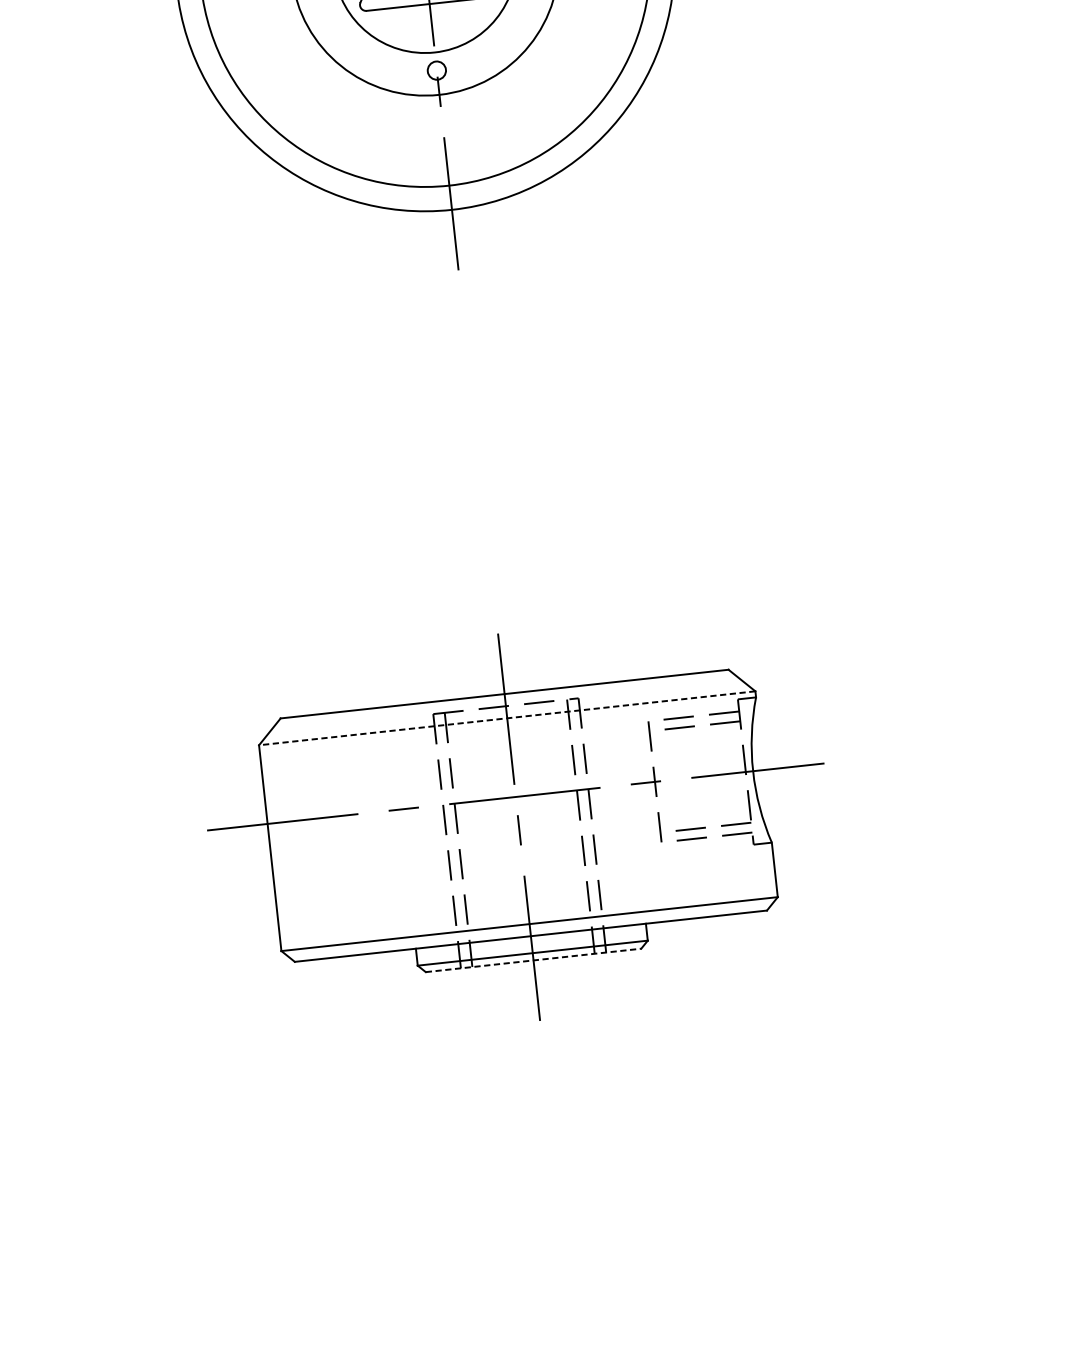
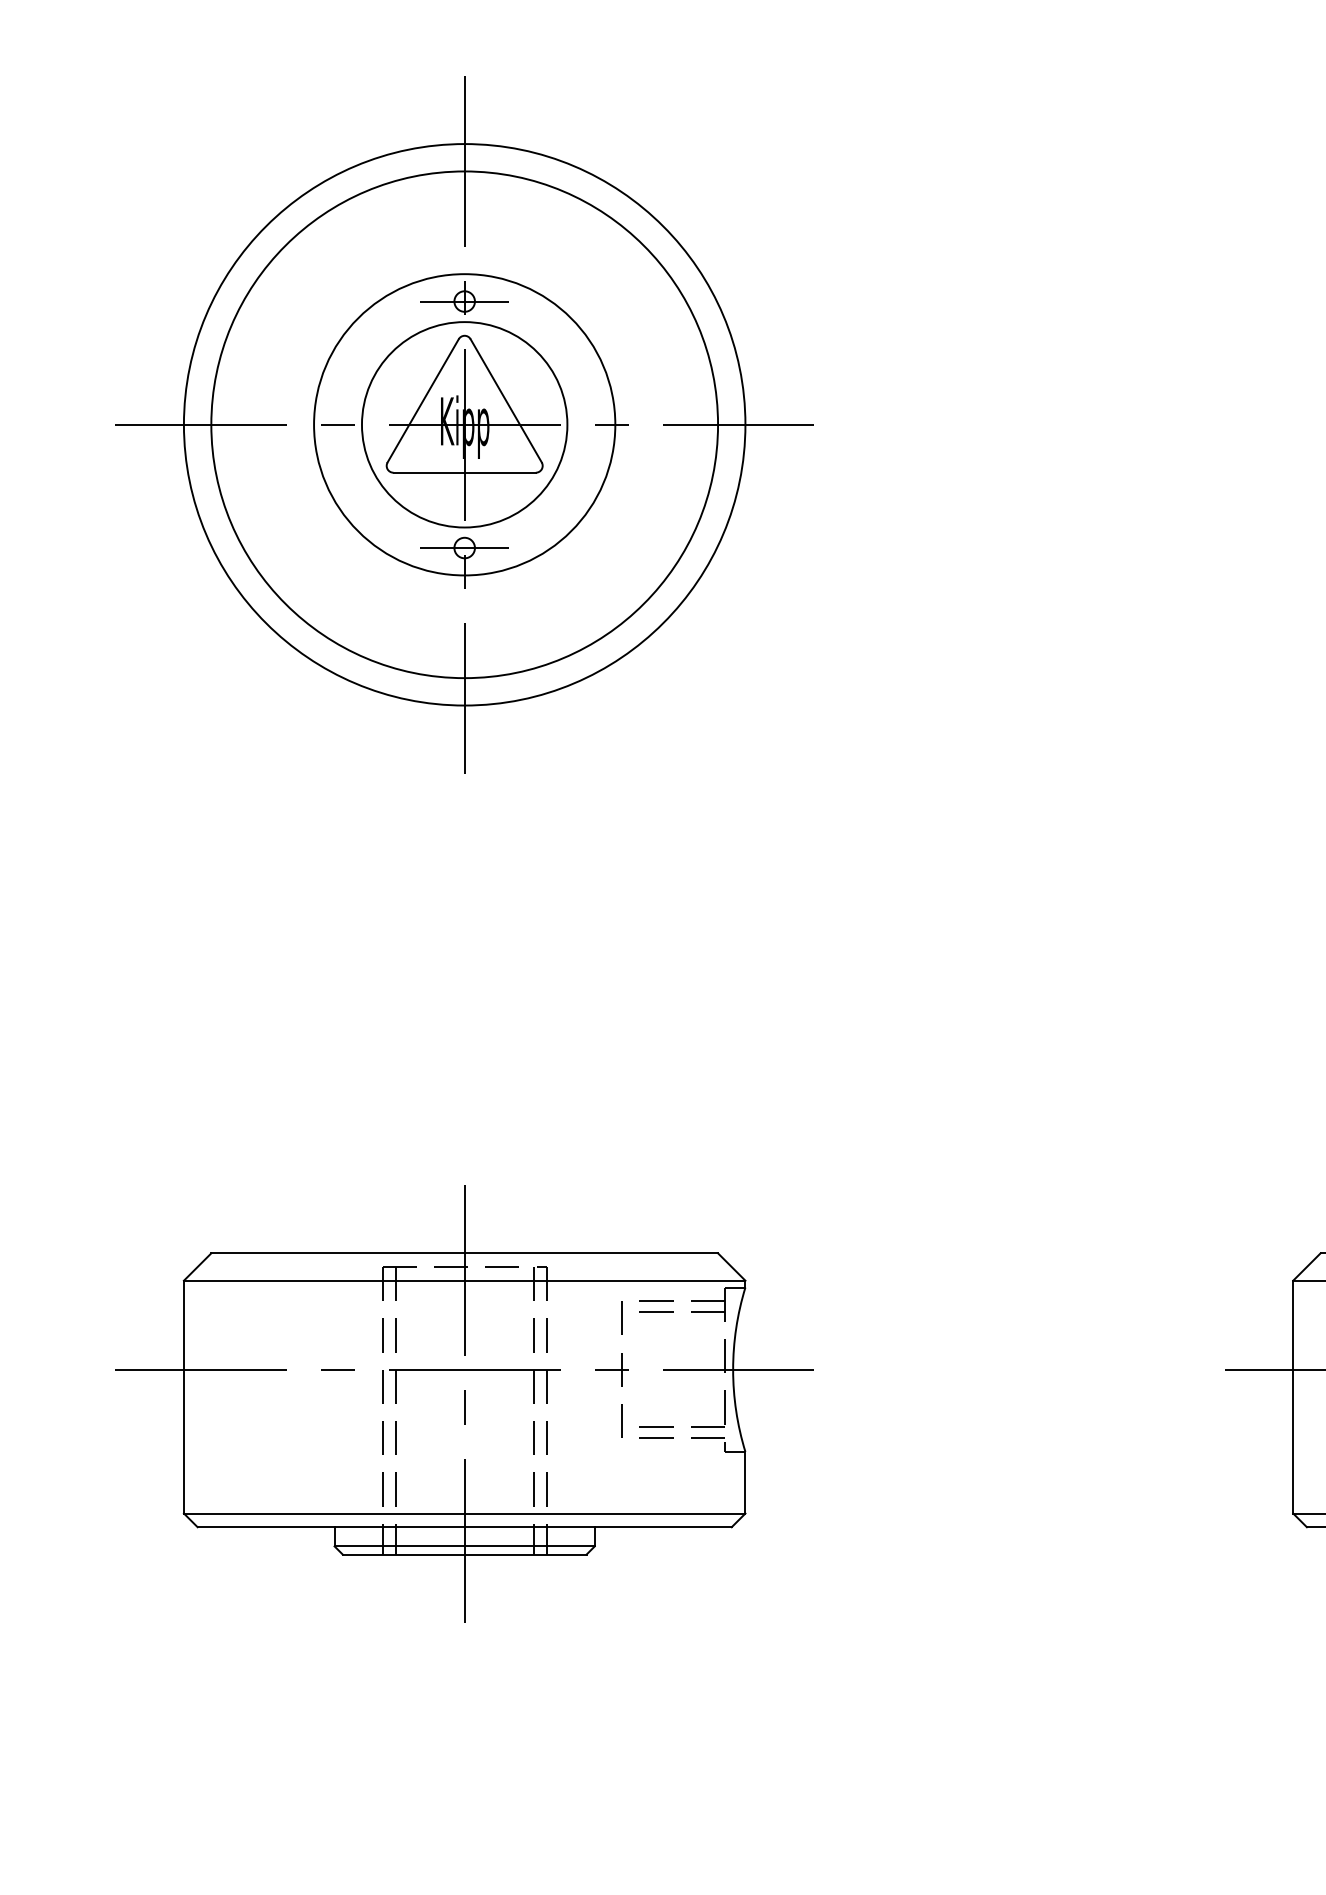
line: (436, 71) -> (464, 548), added
line: (507, 718) -> (464, 1280), dashed -> solid
line: (533, 960) -> (464, 1554), dashed -> solid

